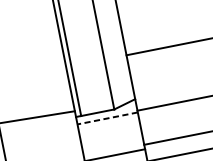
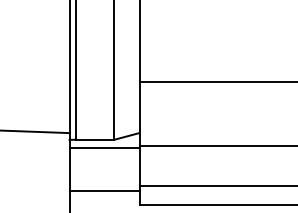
line: (107, 118) -> (104, 148), dashed -> solid

